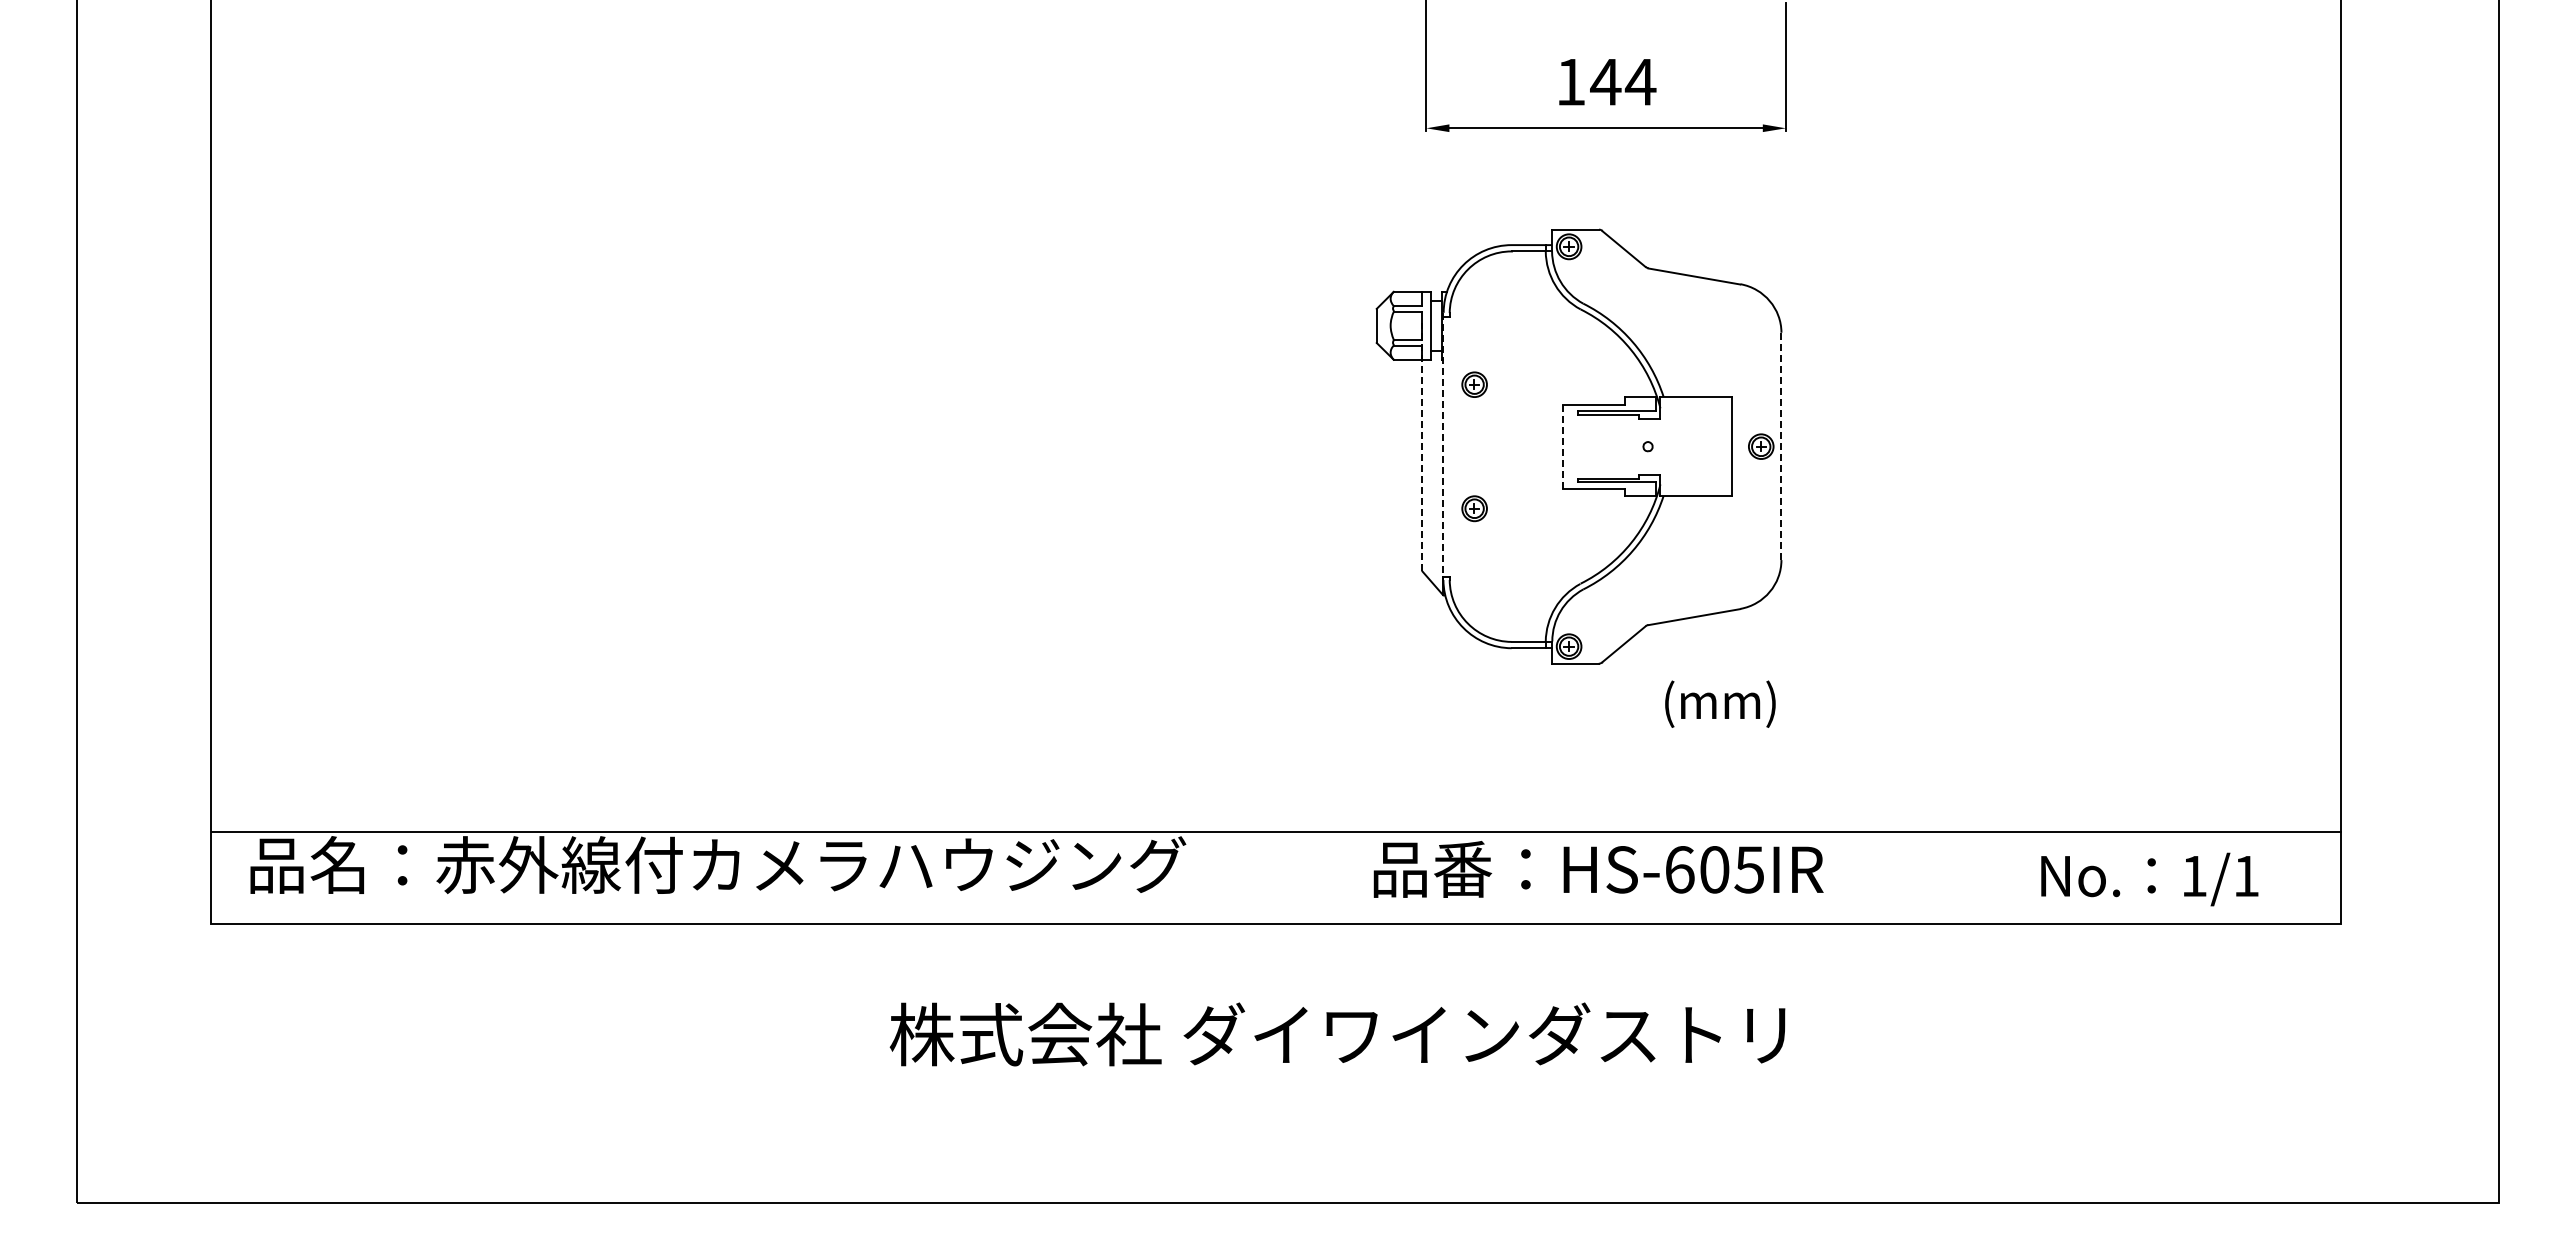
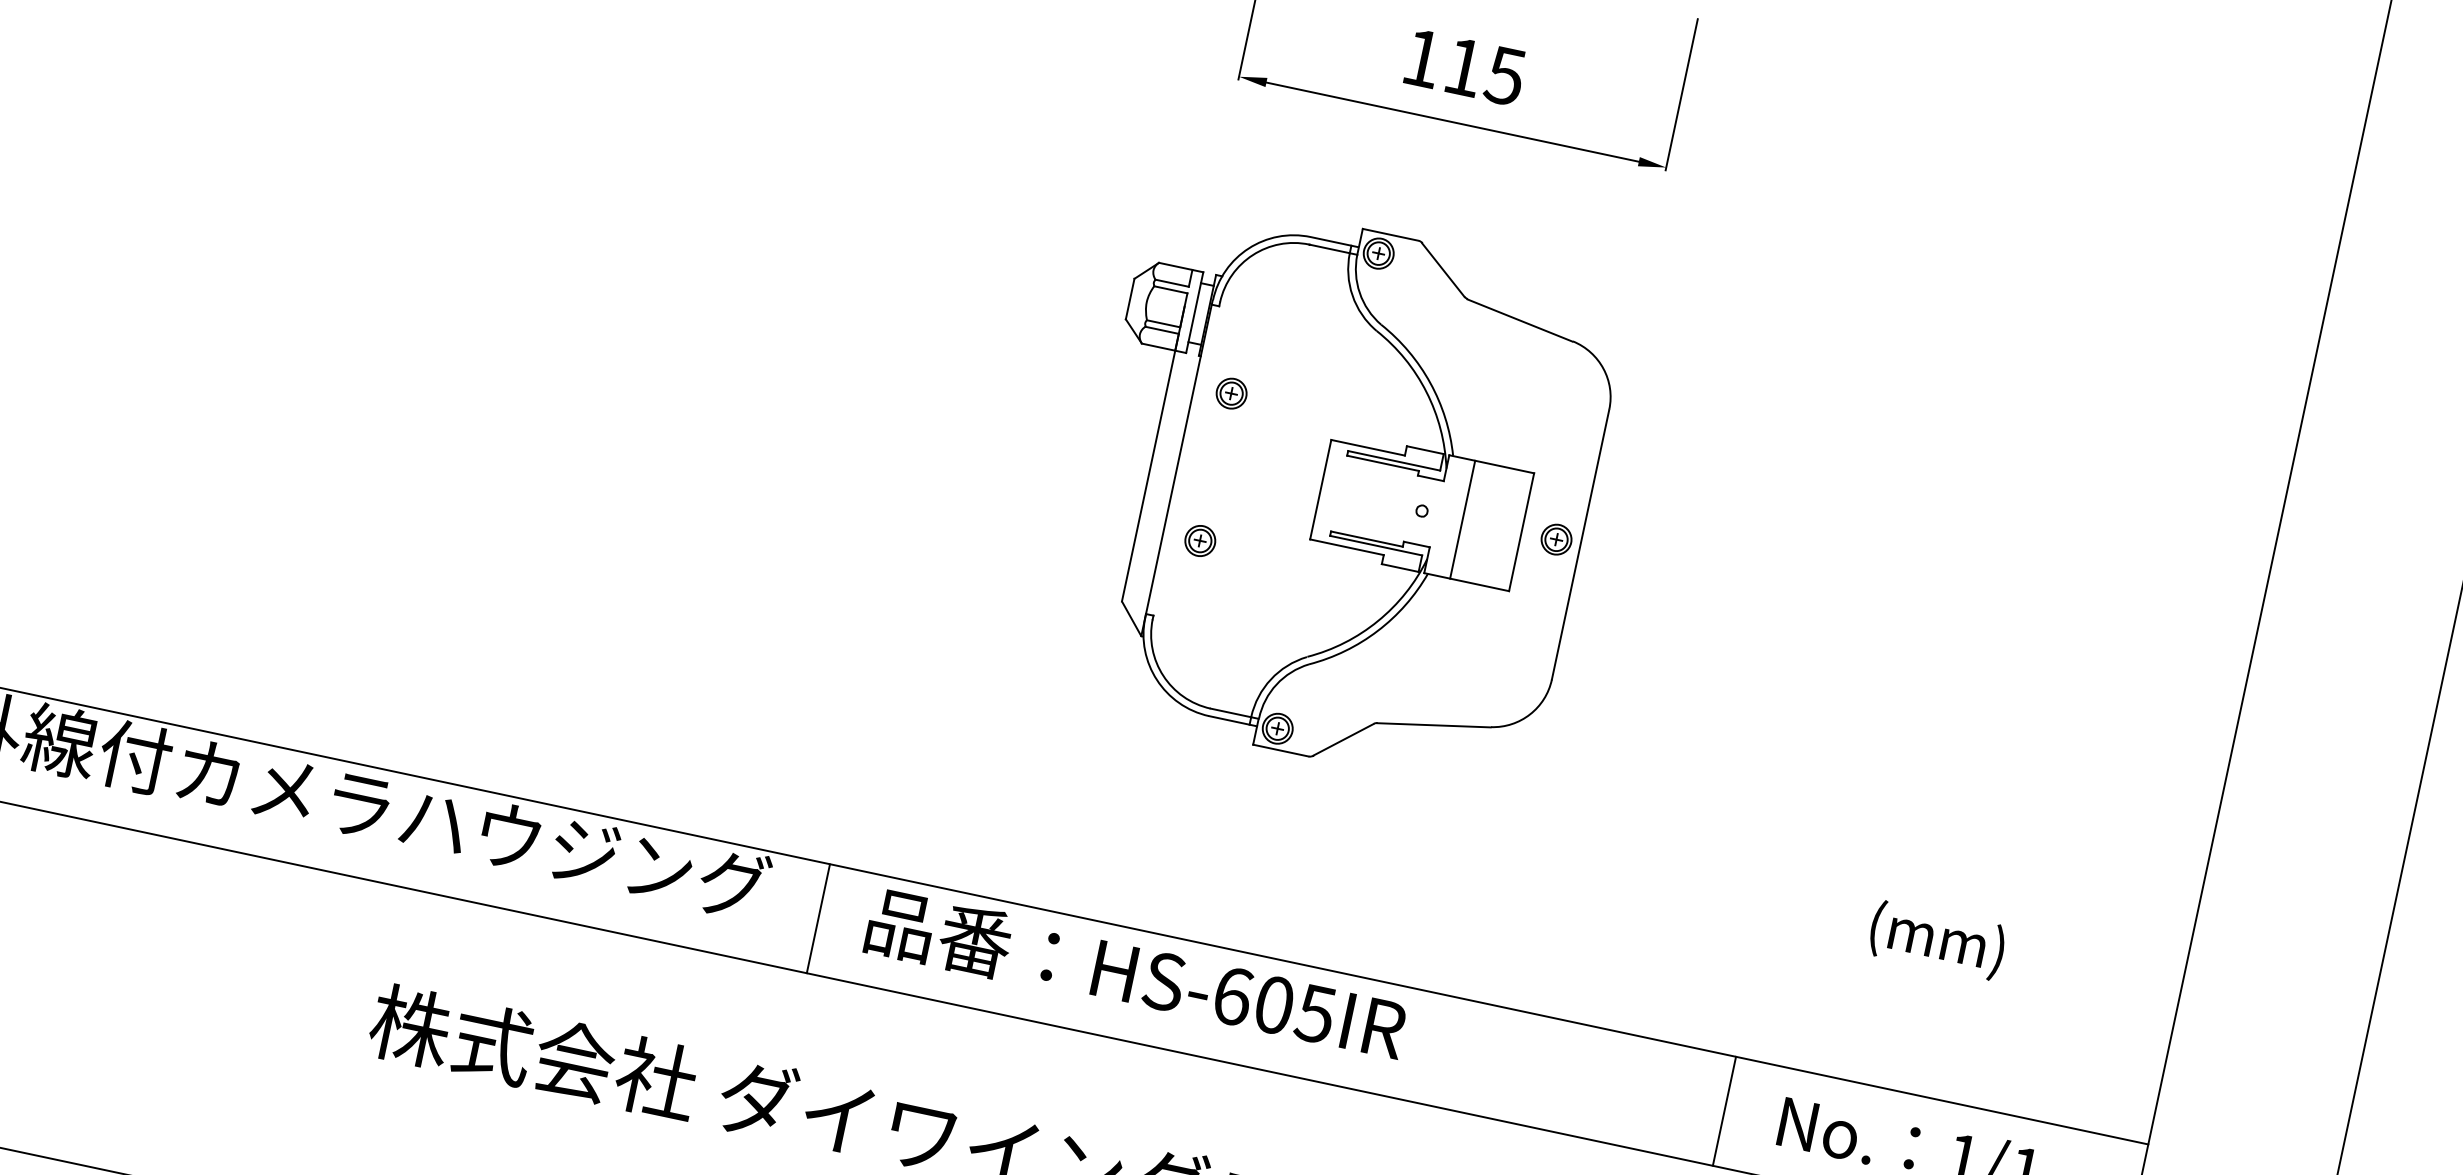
text: (1623, 82) -> (1484, 72), 144 -> 115
line: (1421, 446) -> (1152, 453), dashed -> solid
line: (1562, 446) -> (1320, 489), dashed -> solid
line: (1682, 446) -> (1463, 519), added
line: (1443, 447) -> (1178, 460), dashed -> solid
line: (1781, 447) -> (1580, 545), dashed -> solid
text: (1720, 703) -> (1937, 939), moved
text: (1598, 869) -> (1136, 975), moved
line: (1994, 877) -> (1724, 1110), added
line: (1231, 878) -> (818, 918), added

